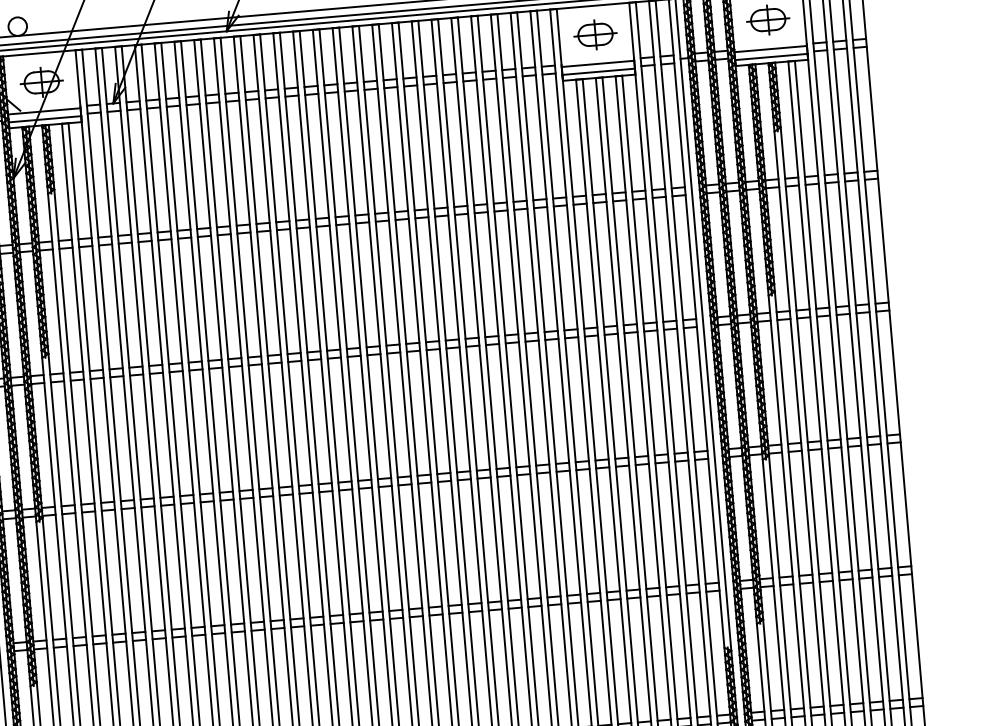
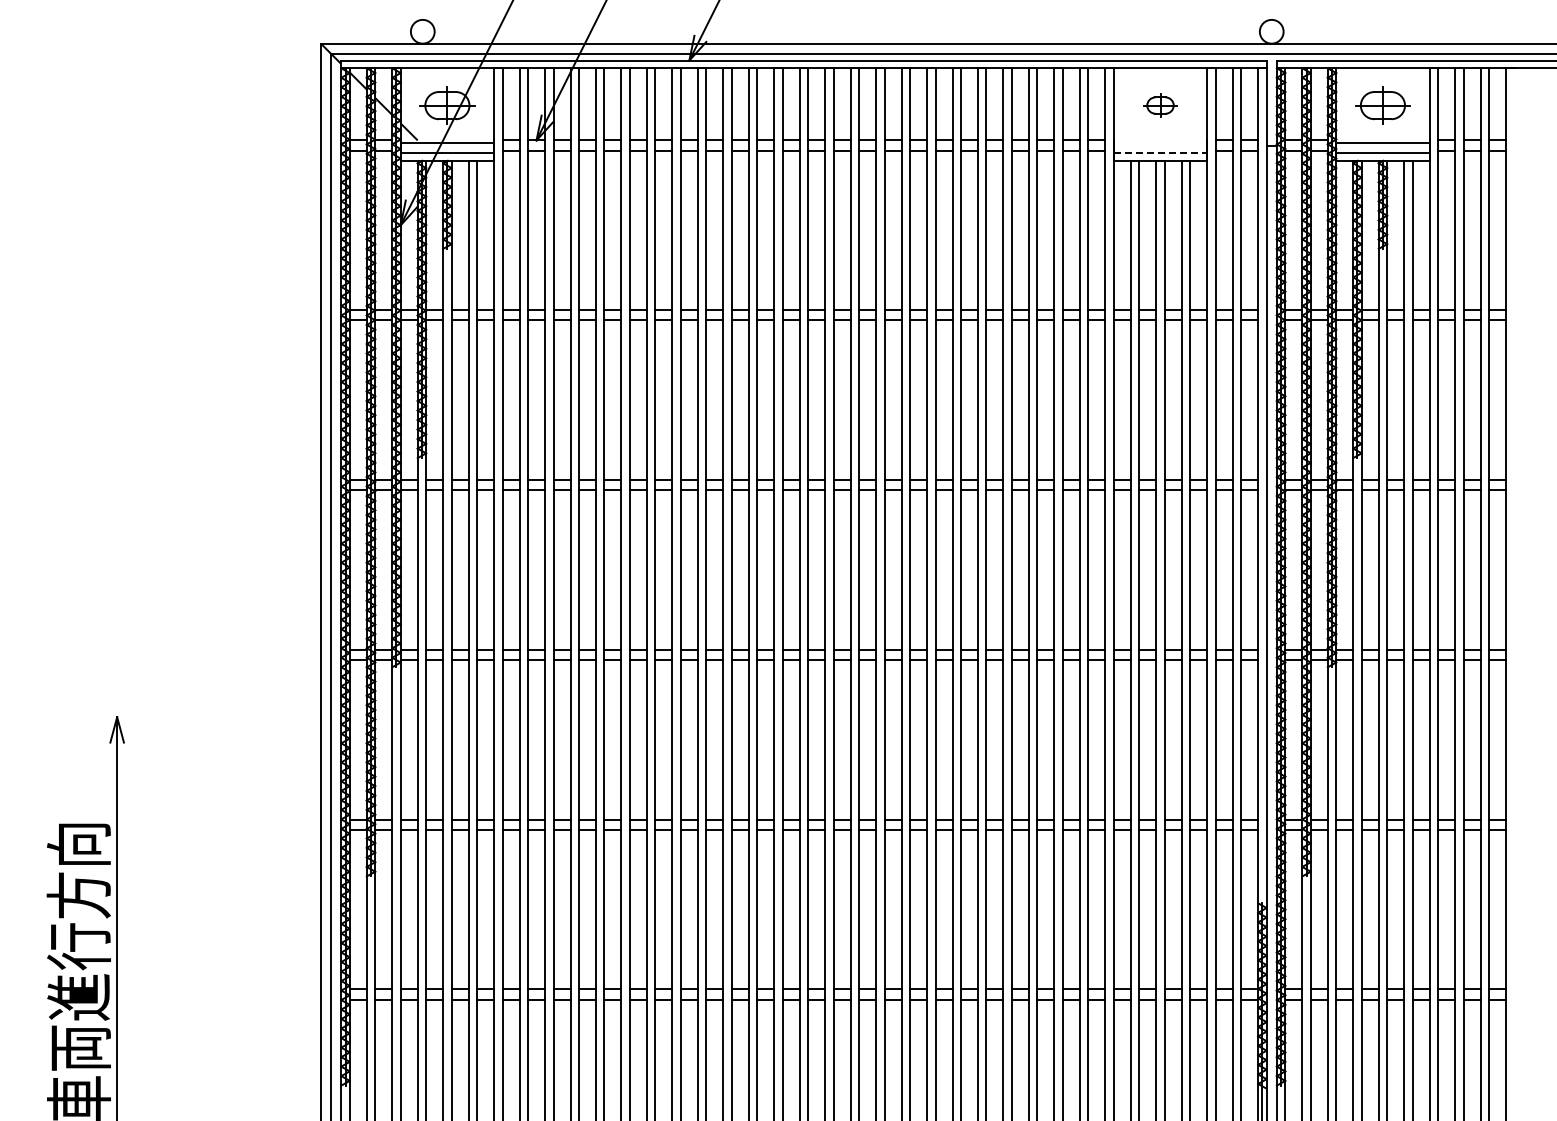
part: (595, 34) -> (1160, 105), size x0.6
line: (597, 63) -> (1160, 142), removed
line: (598, 72) -> (1160, 153), solid -> dashed

